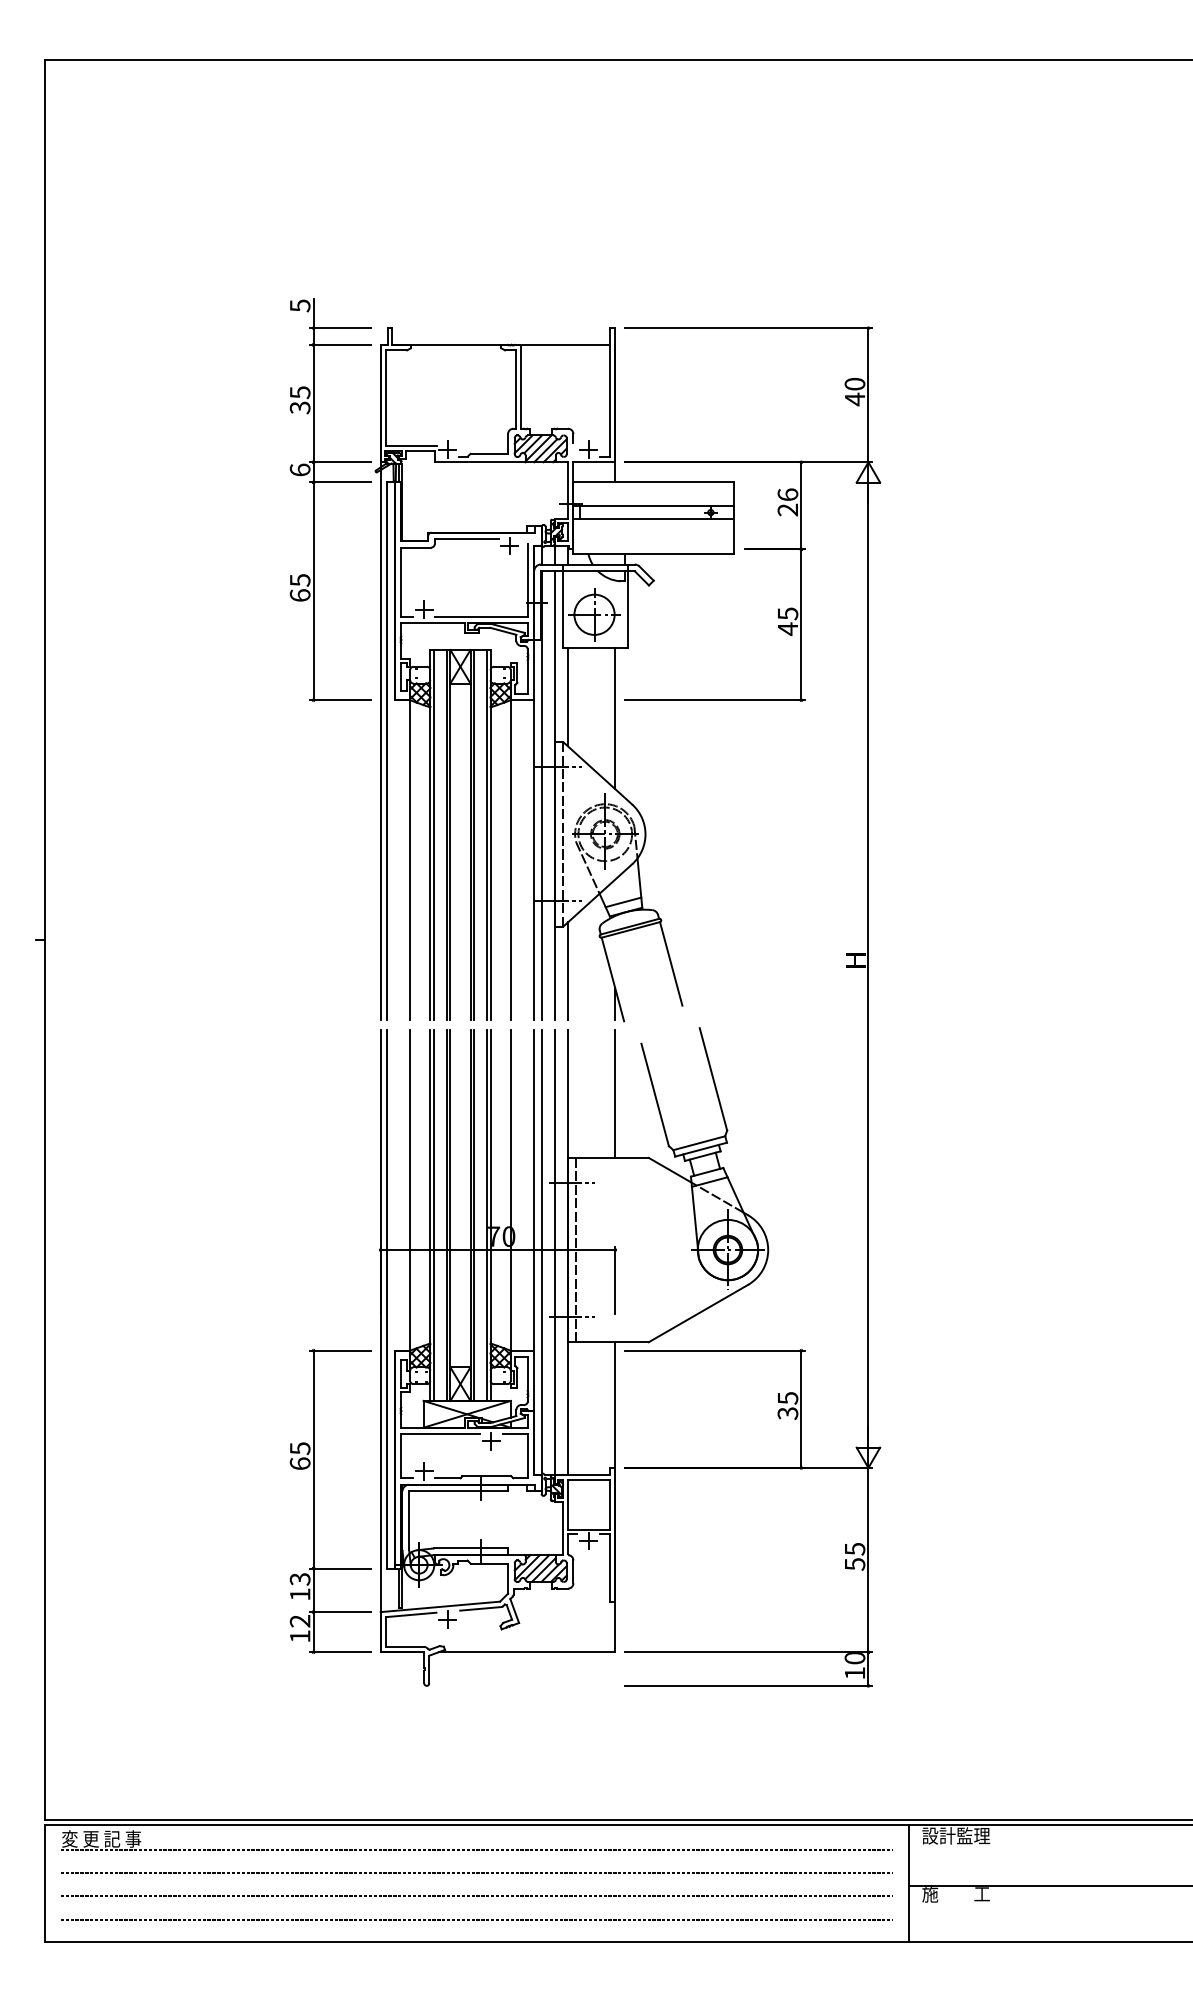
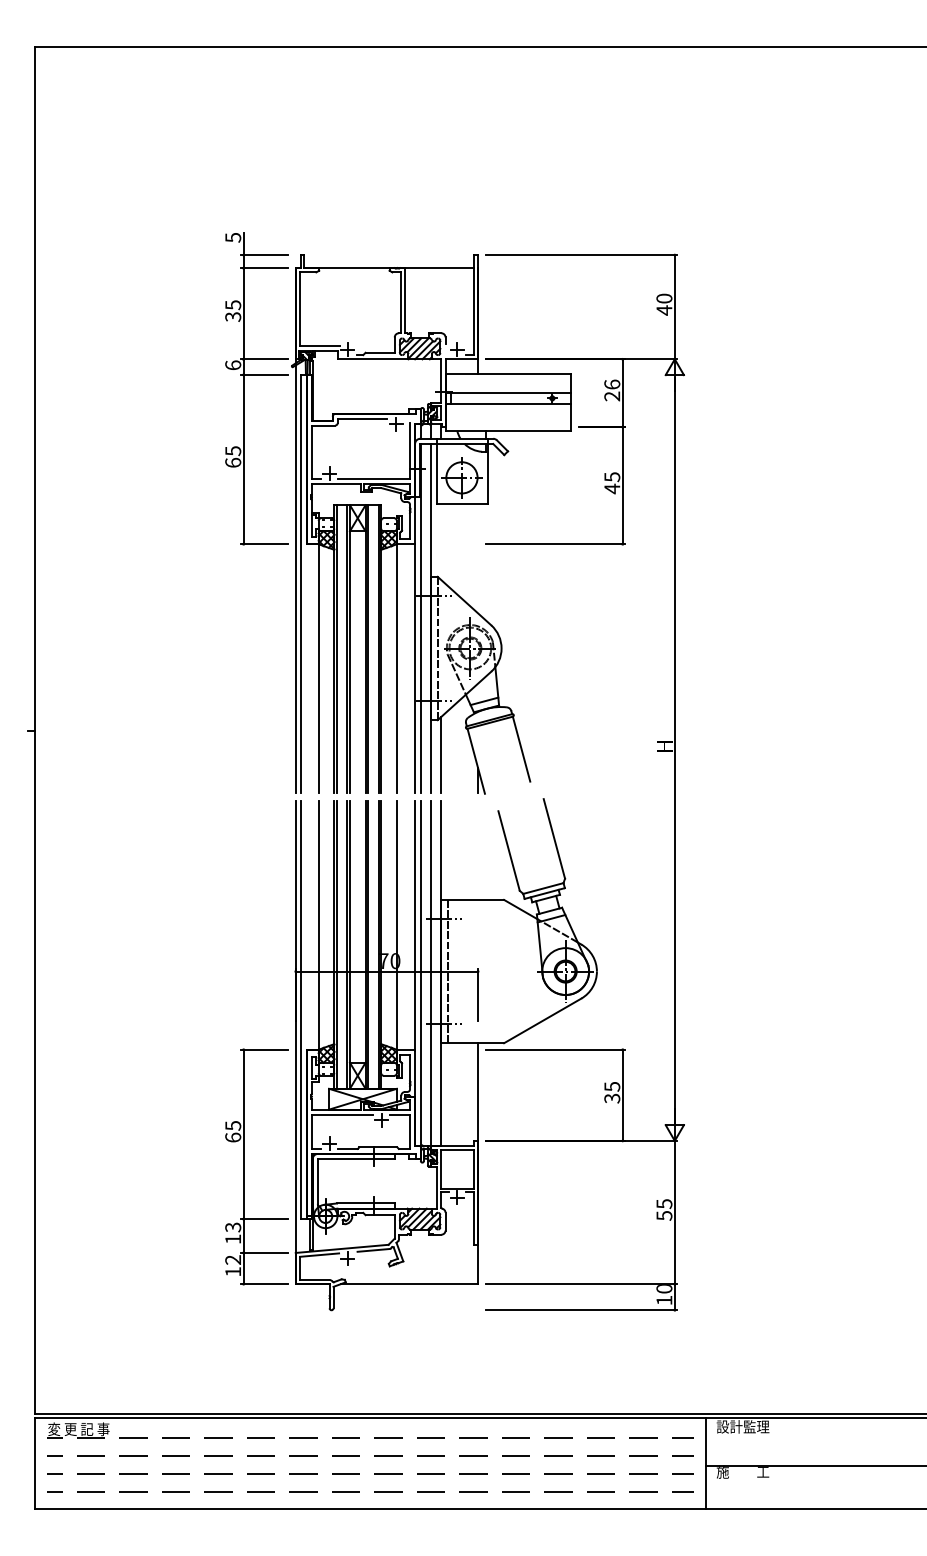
line: (568, 696) -> (441, 541), removed
line: (615, 718) -> (478, 558), removed
line: (615, 1092) -> (478, 849), removed

